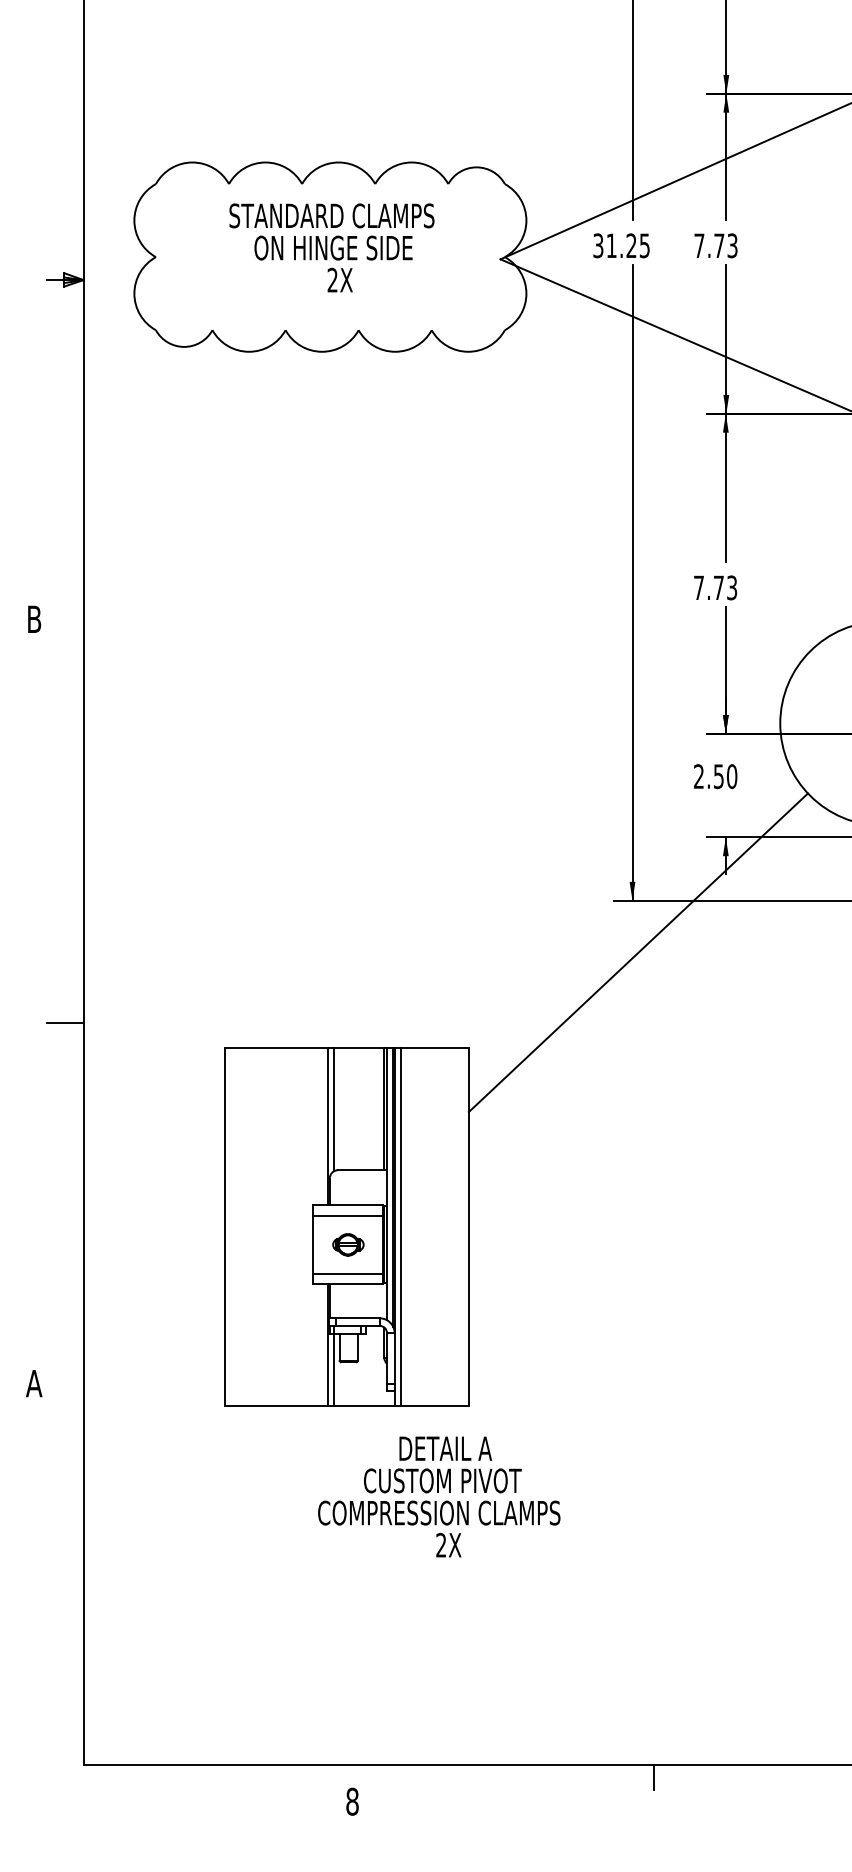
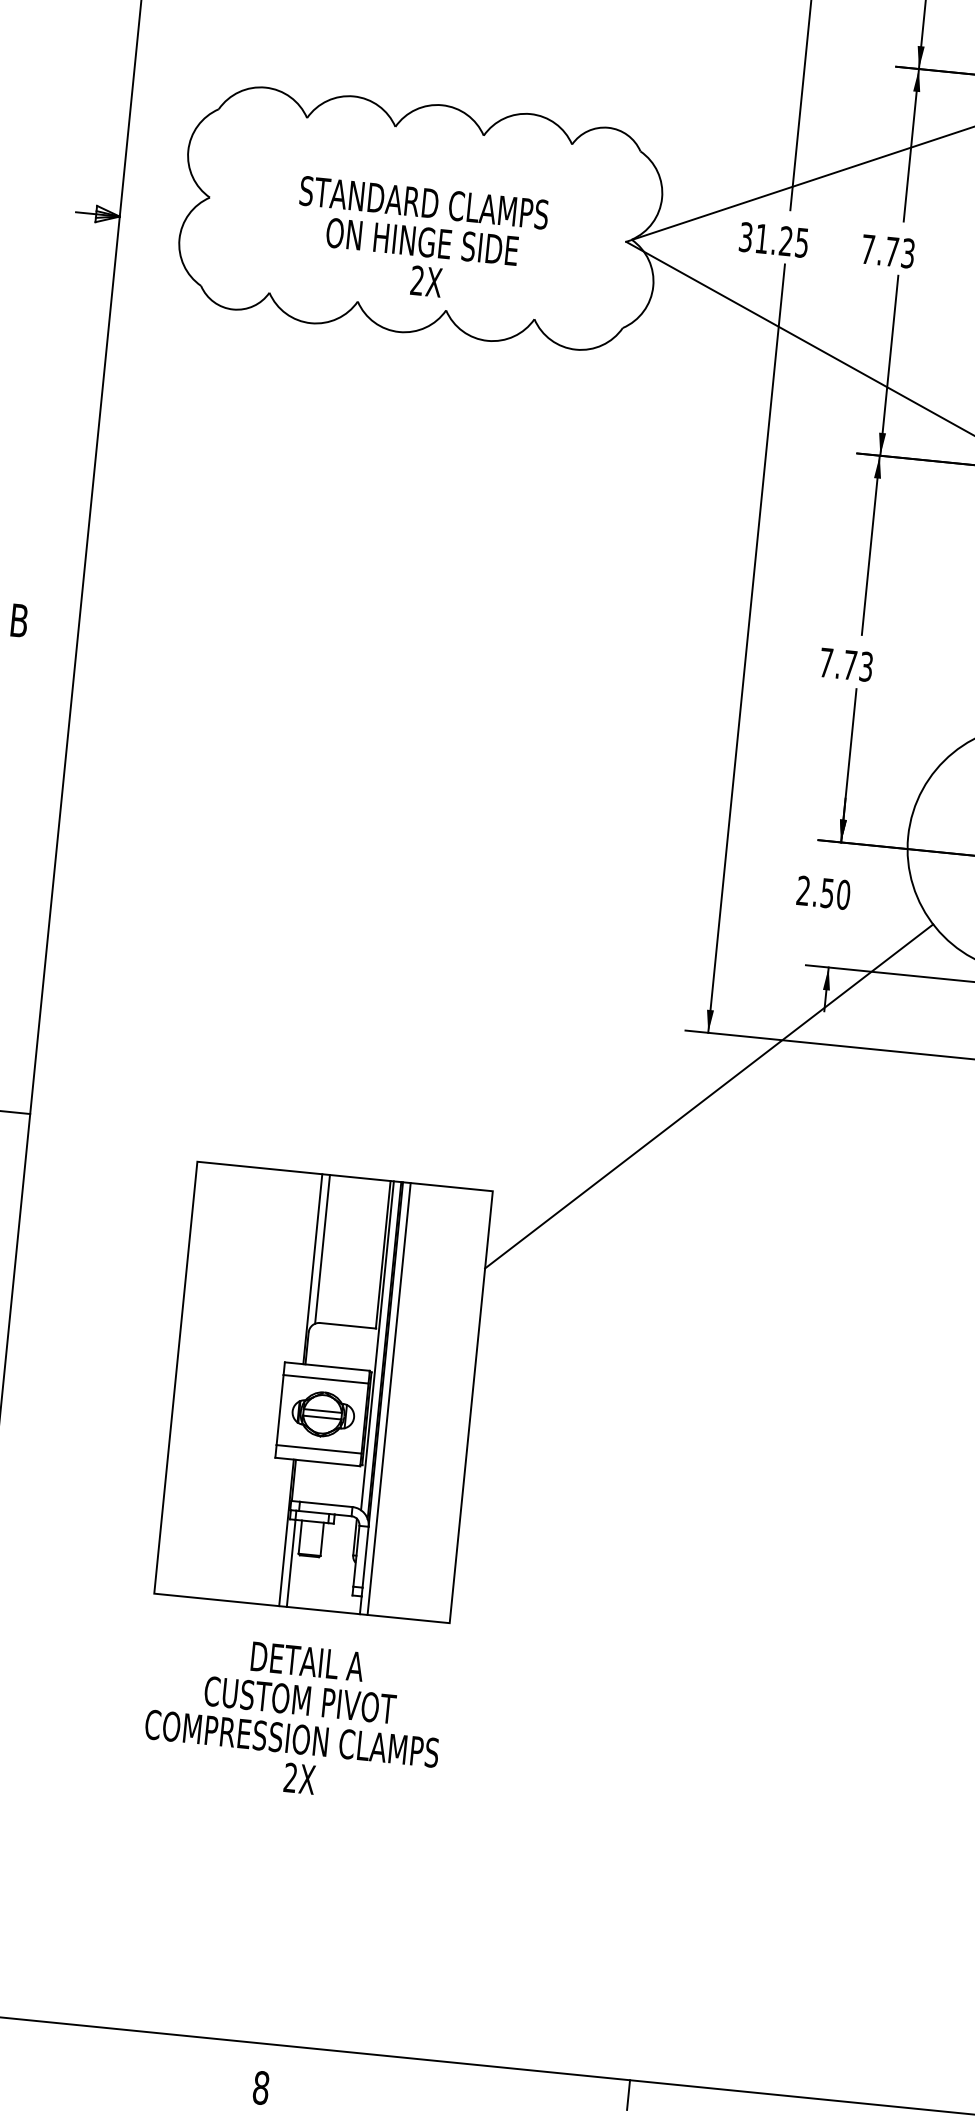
text: (331, 247) -> (419, 240), moved
part: (348, 1244) -> (323, 1414), size x1.67
text: (439, 1496) -> (294, 1718), moved

